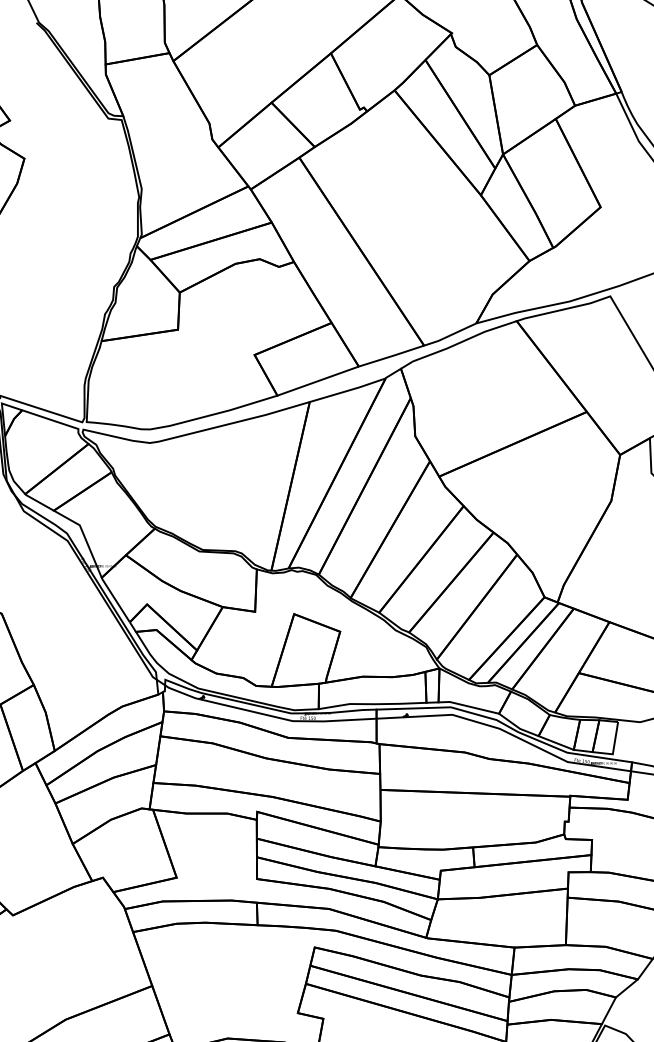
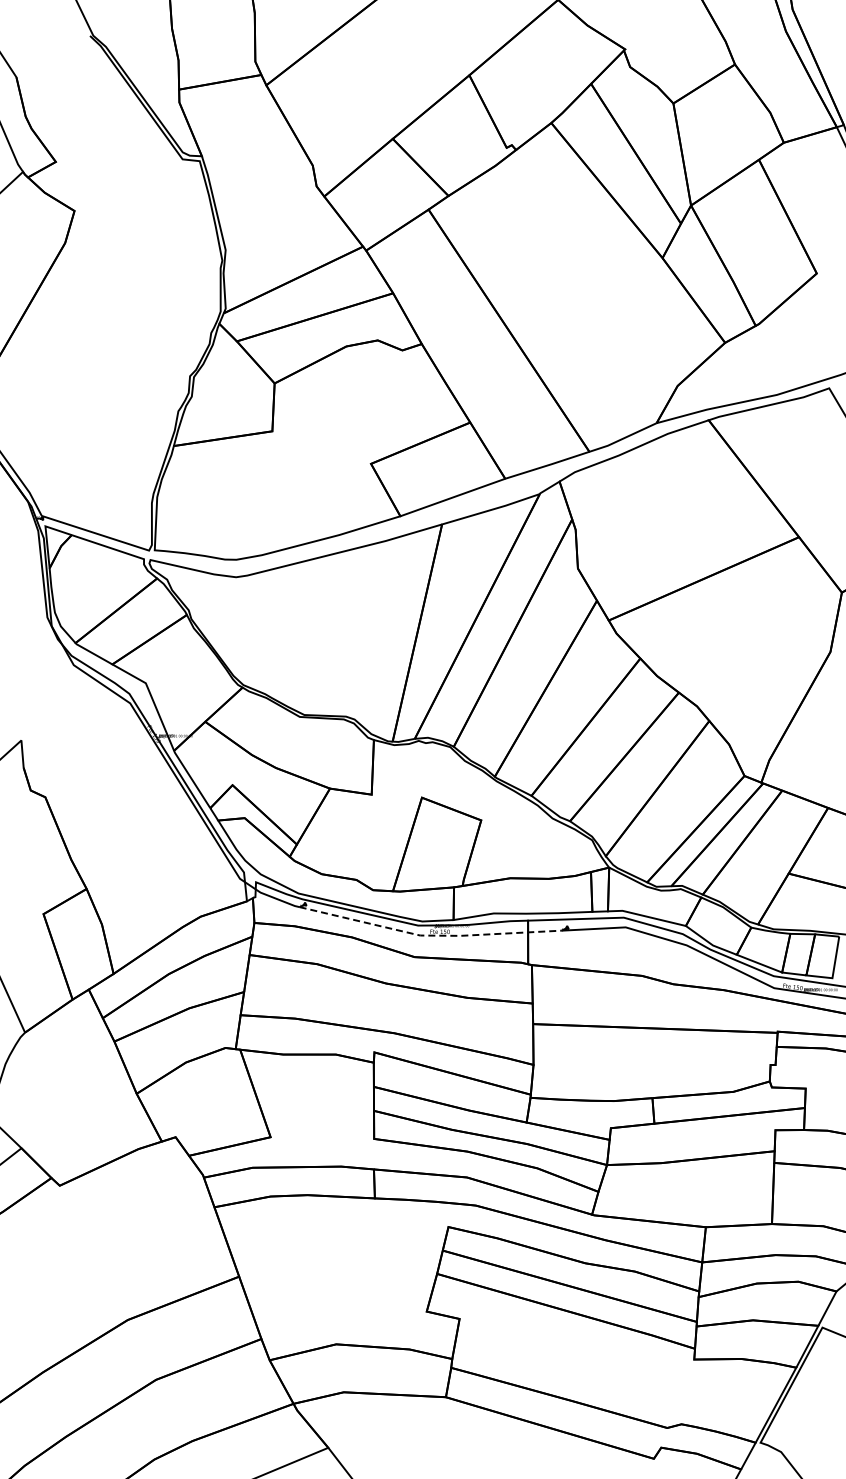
line: (300, 721) -> (429, 935), solid -> dashed

